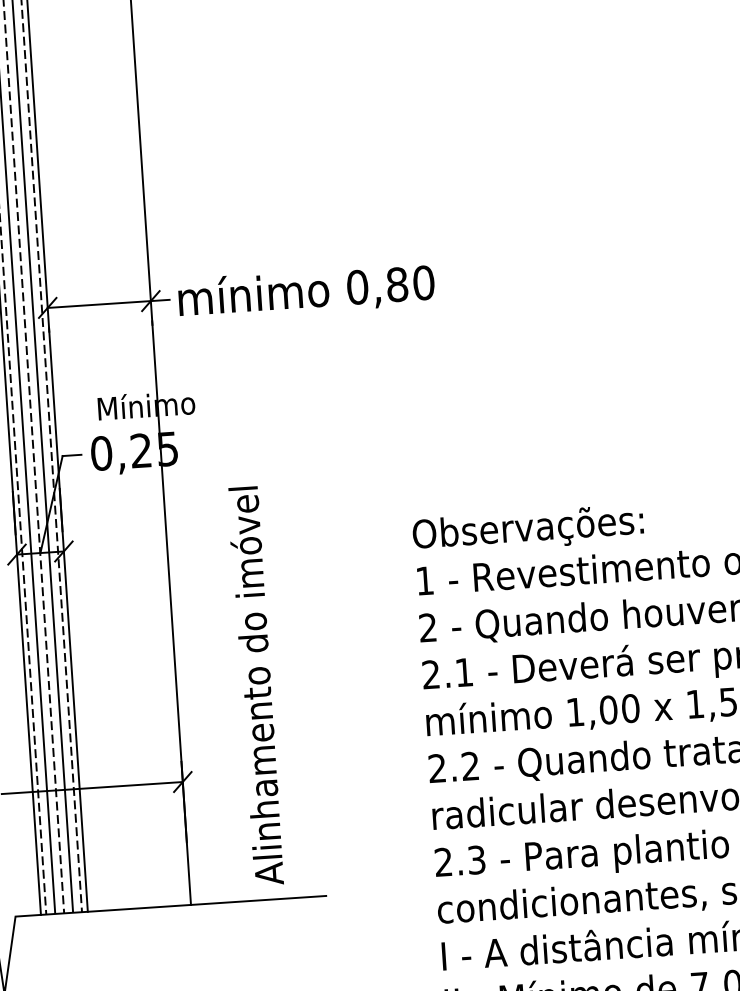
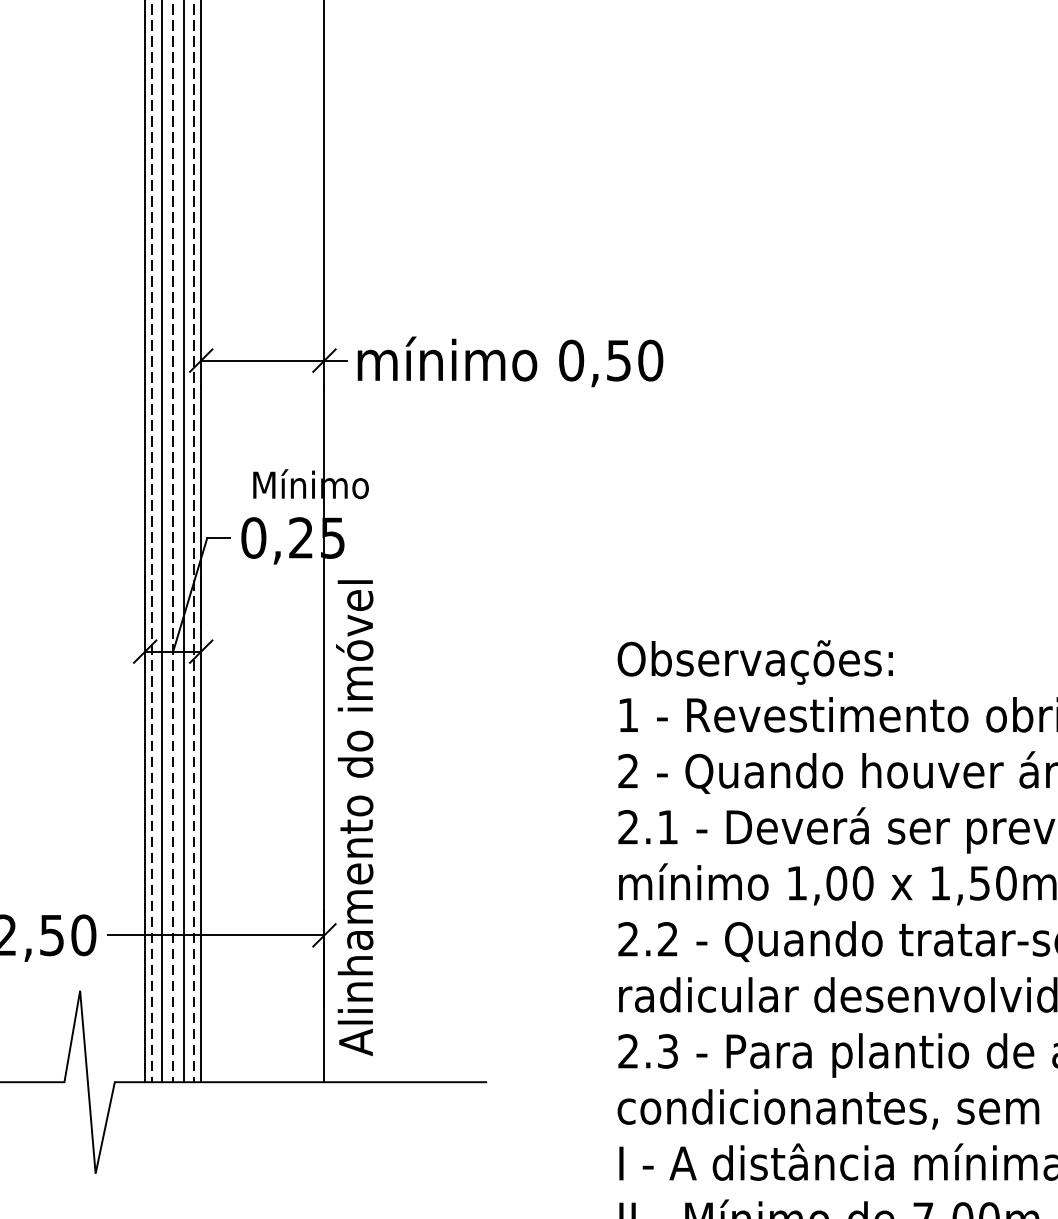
text: (396, 284) -> (618, 360), 0,80 -> 0,50
text: (255, 686) -> (354, 818), moved

